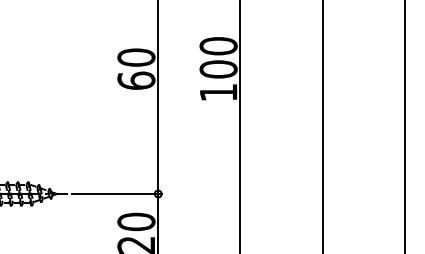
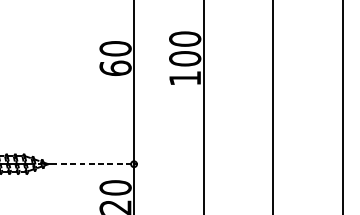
line: (117, 194) -> (99, 164), solid -> dashed

